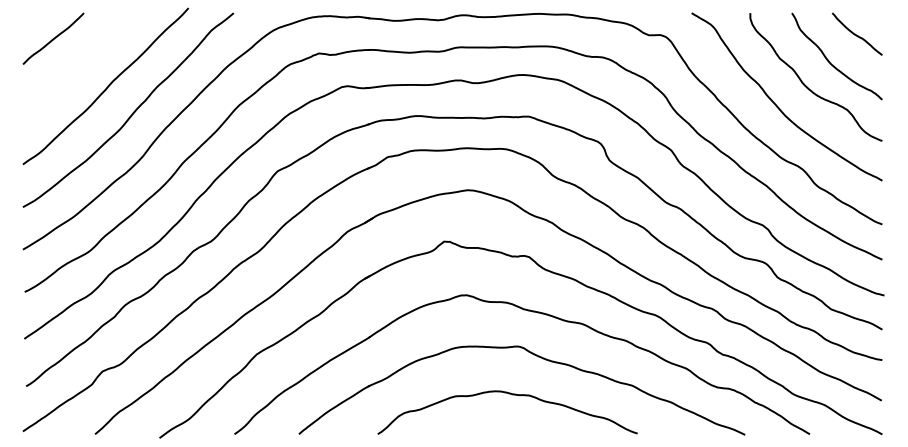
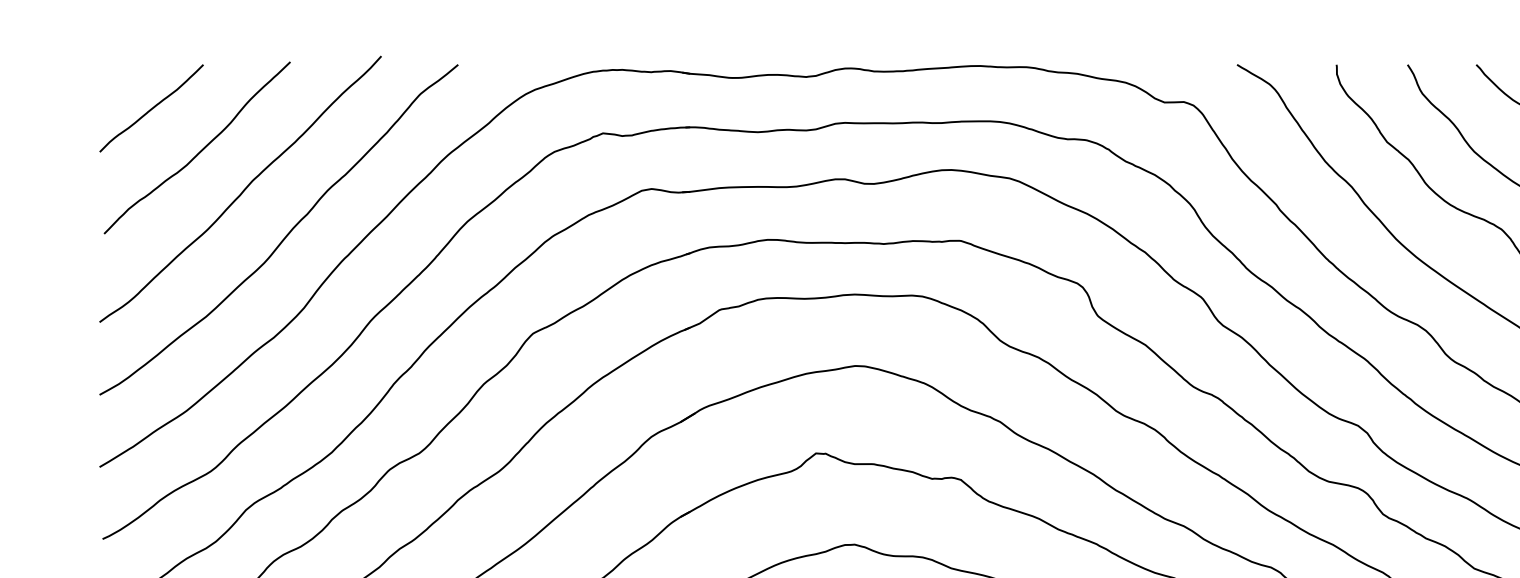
curve: (82, 62) -> (200, 148), added

